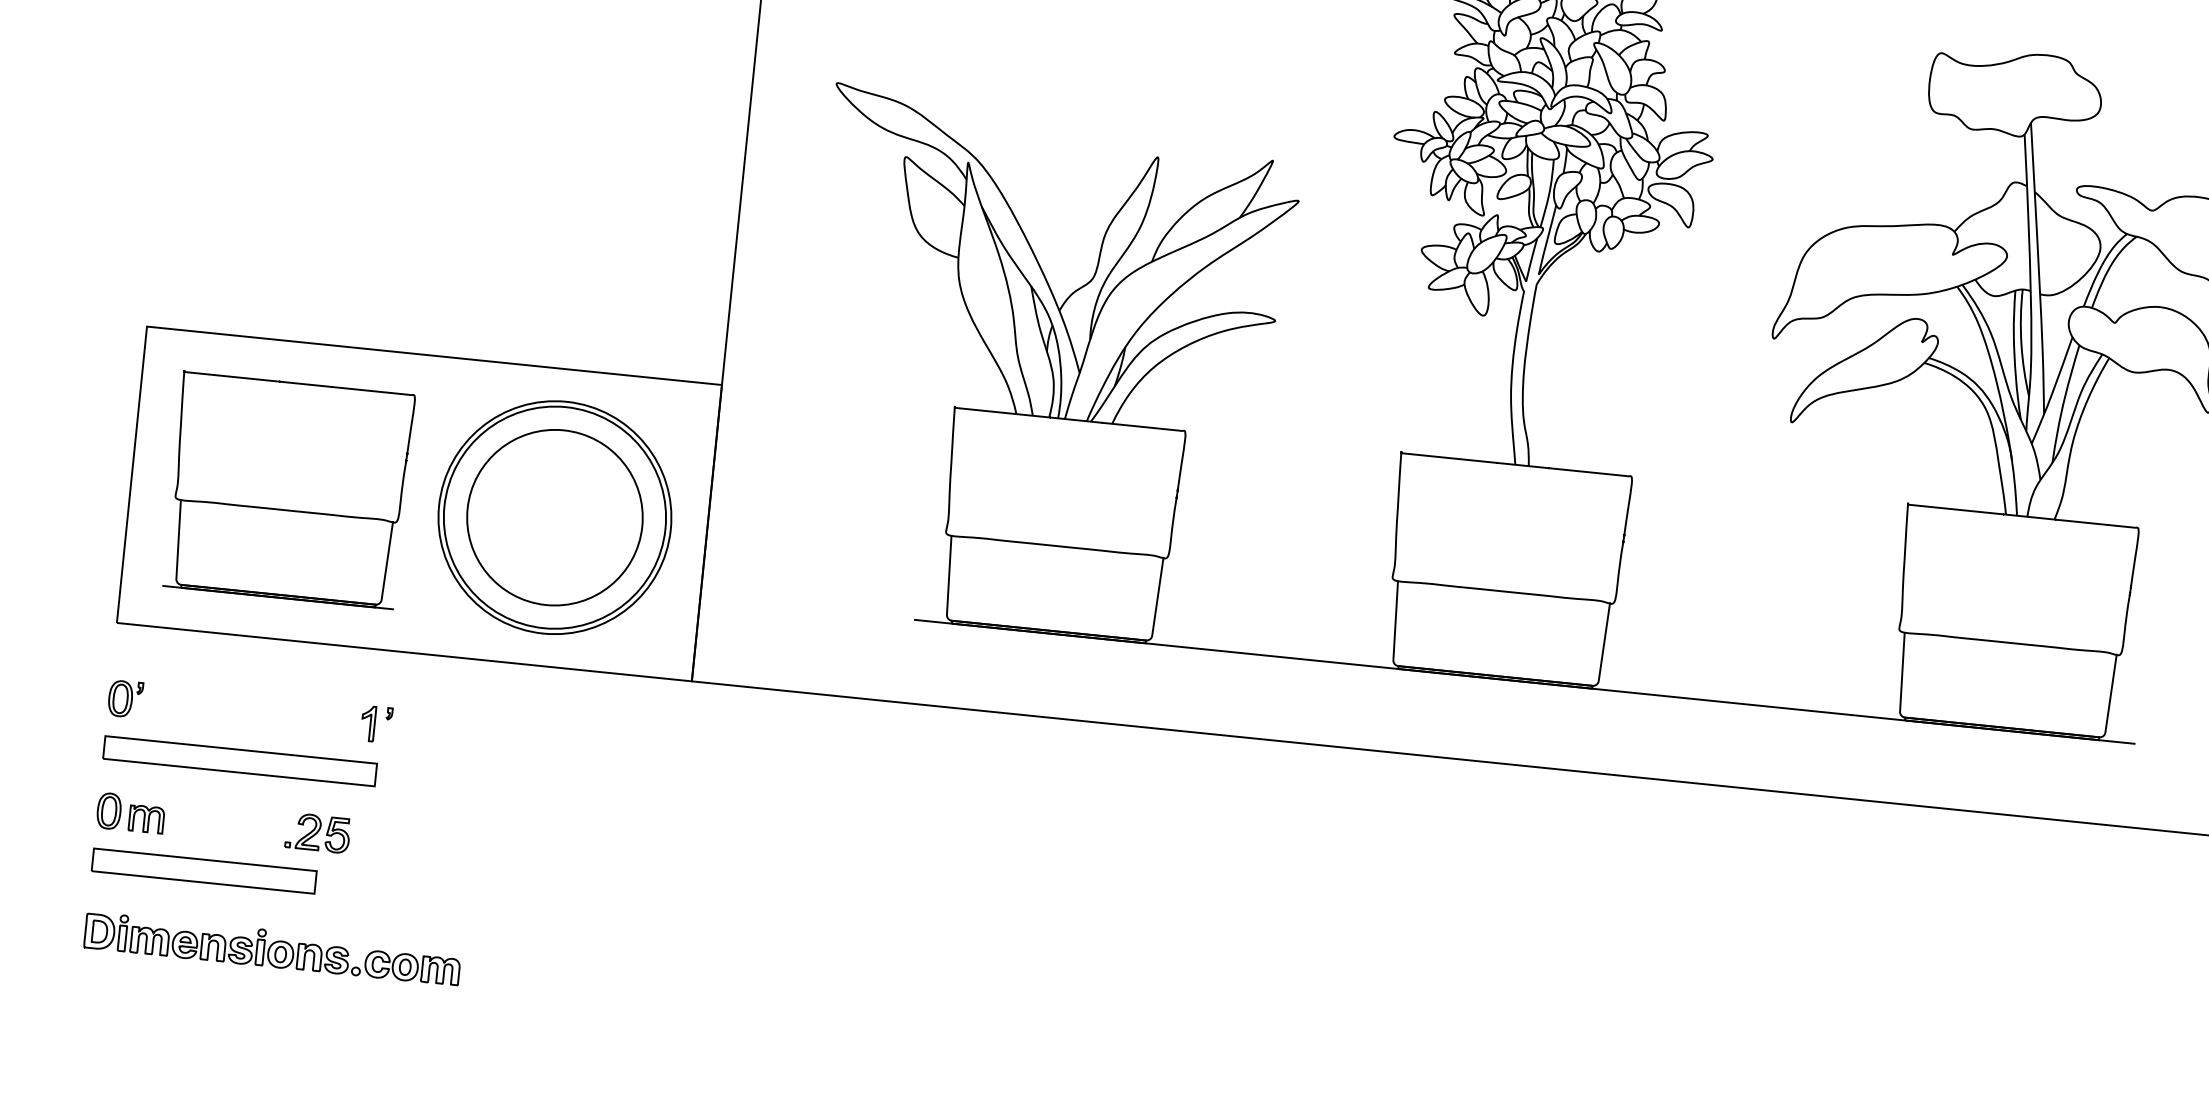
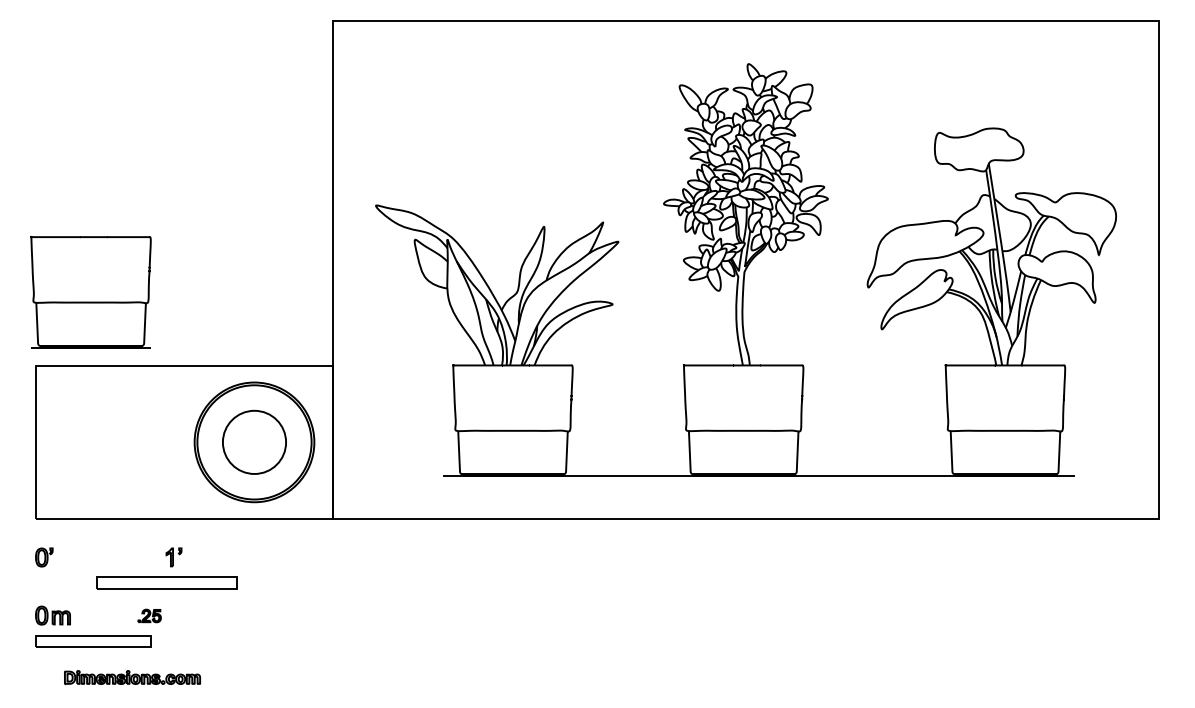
part: (287, 490) -> (90, 292), moved
circle: (554, 517) -> (254, 442), size x0.7
part: (238, 759) -> (166, 582), moved
part: (317, 832) -> (149, 615), size x0.7
part: (272, 948) -> (132, 677), size x0.7

